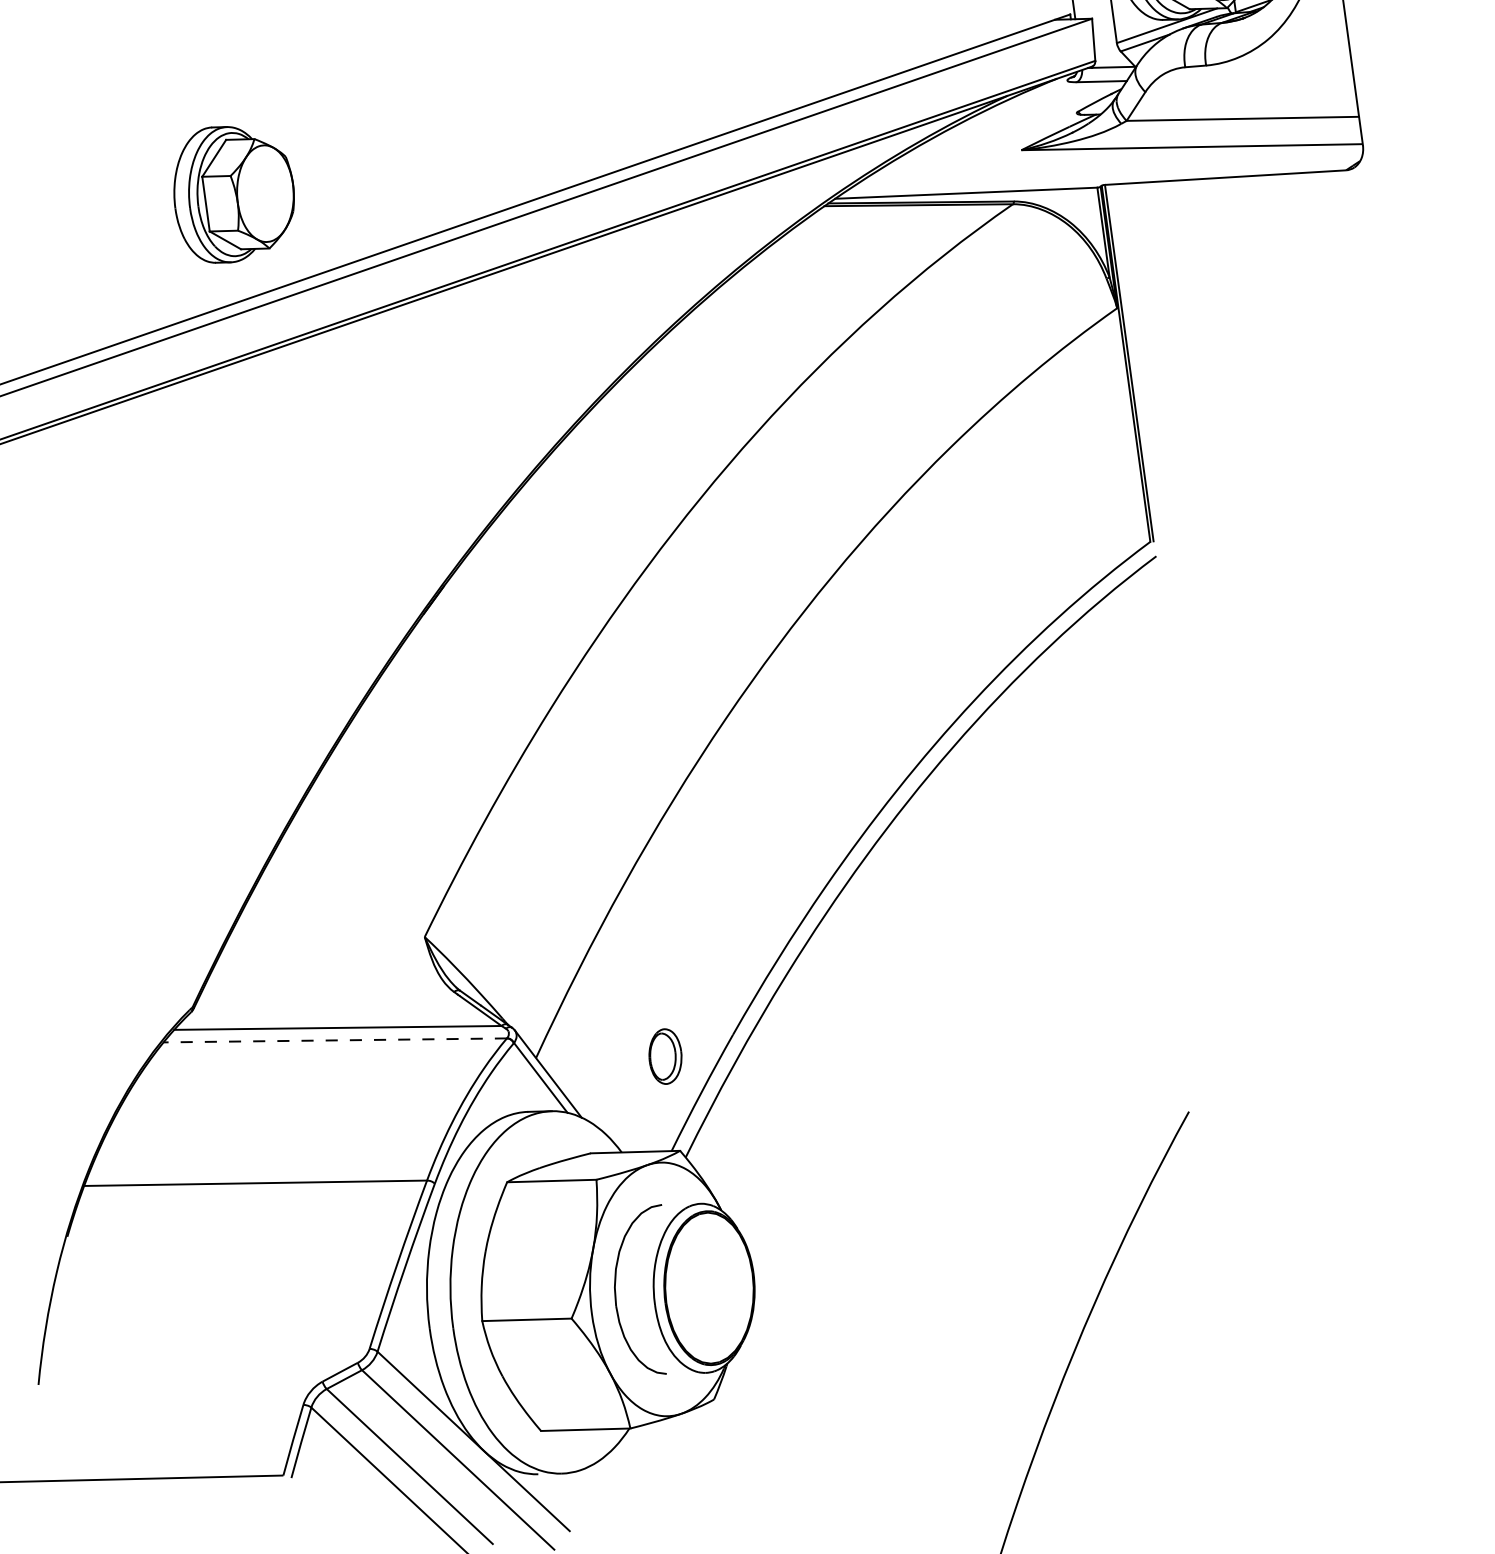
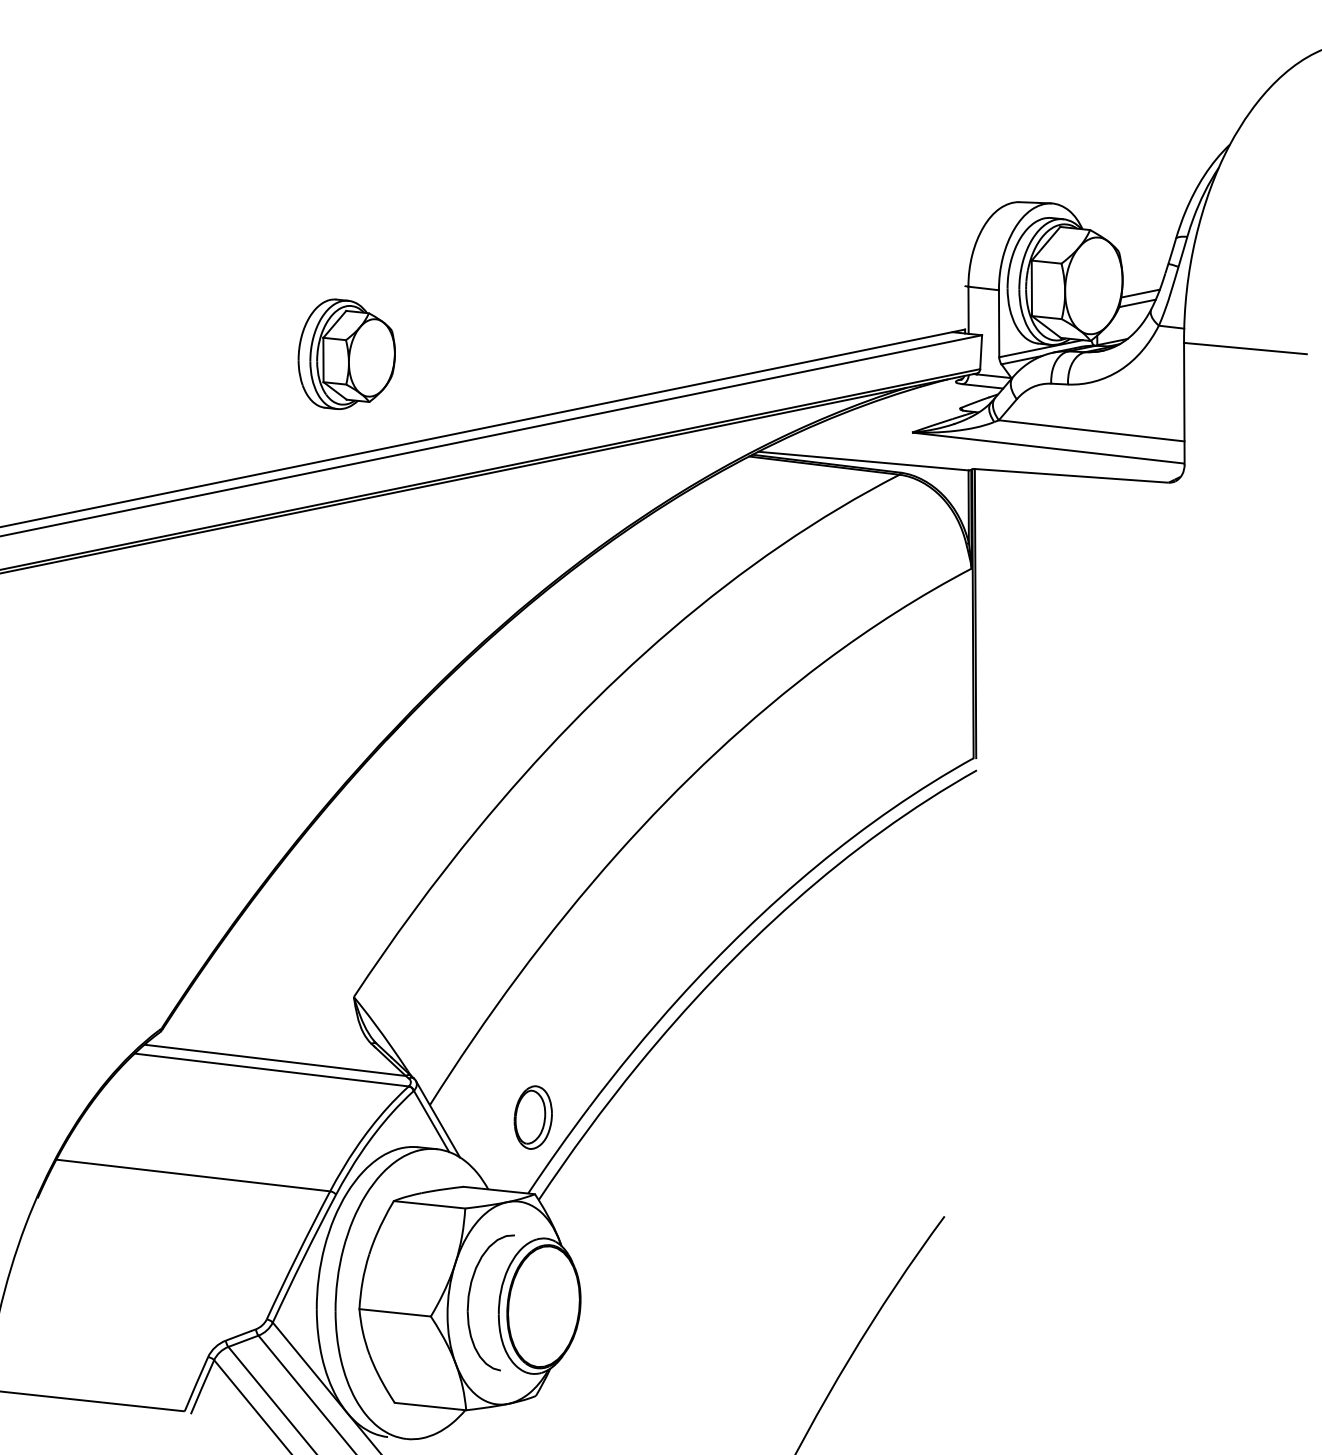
part: (233, 193) -> (346, 354), moved
line: (334, 1039) -> (271, 1069), dashed -> solid
part: (664, 1056) -> (532, 1117), size x1.43

